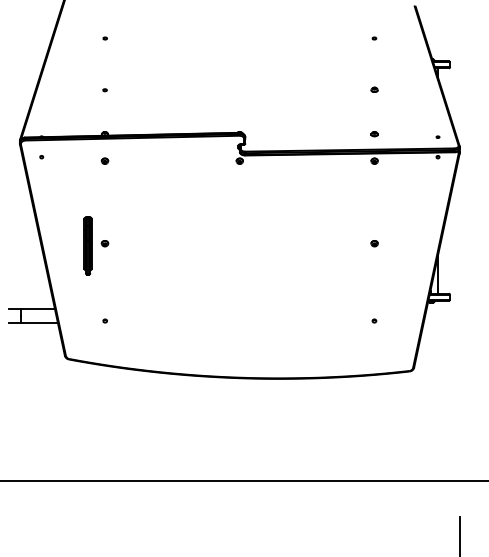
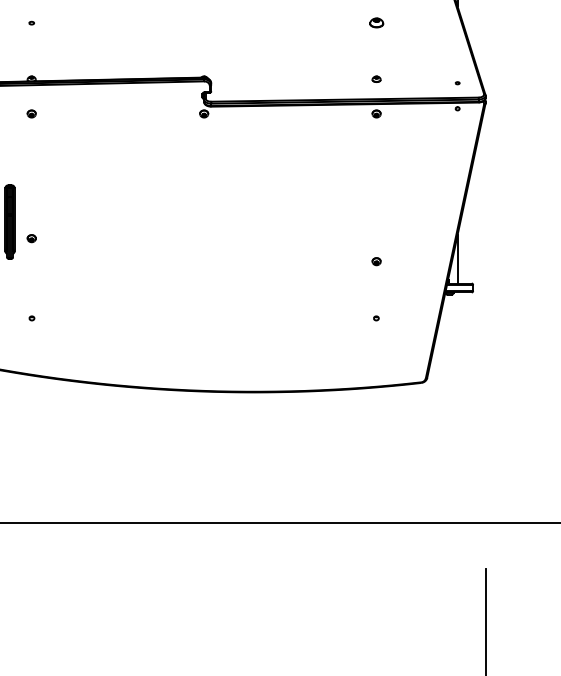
part: (374, 89) -> (376, 22), size x1.6
part: (104, 243) -> (31, 238), moved
part: (374, 243) -> (376, 261), moved

